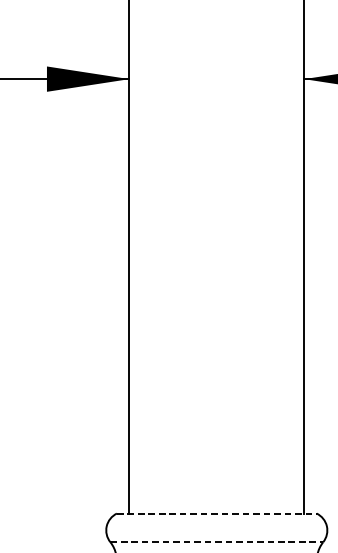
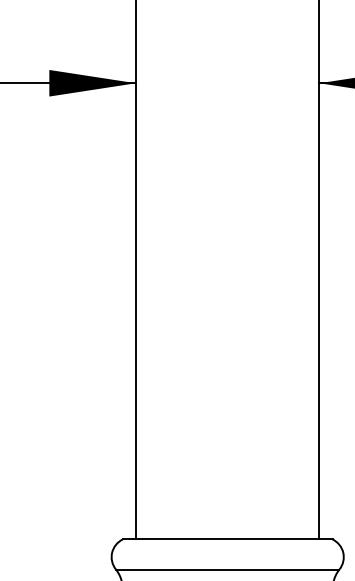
line: (216, 513) -> (227, 539), dashed -> solid
line: (216, 542) -> (227, 569), dashed -> solid

